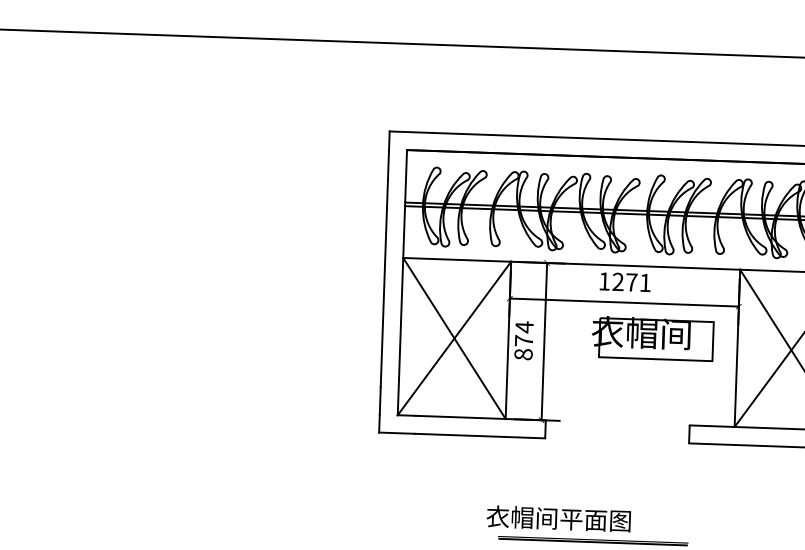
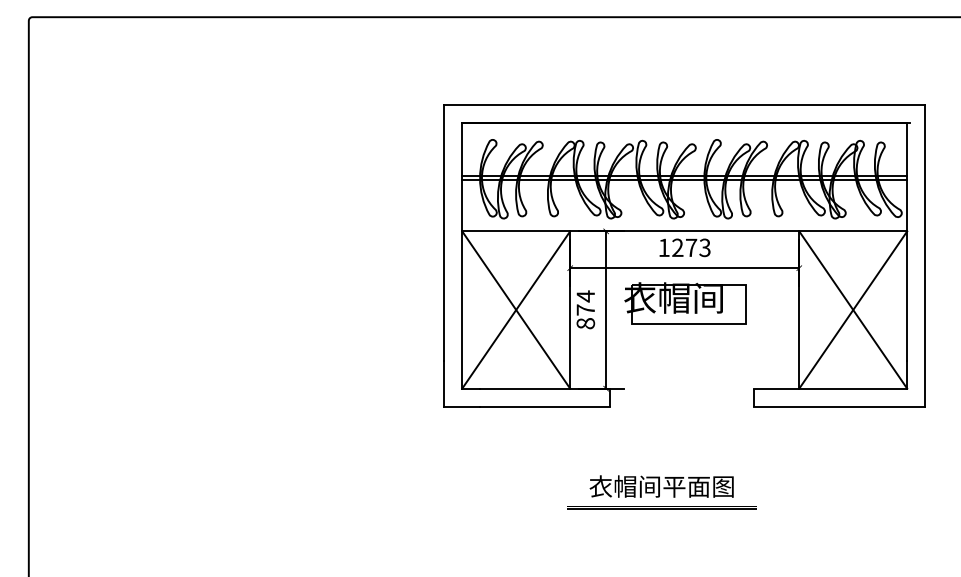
text: (644, 282) -> (704, 247), 1271 -> 1273
part: (652, 338) -> (685, 303), moved
text: (558, 518) -> (661, 486), moved

